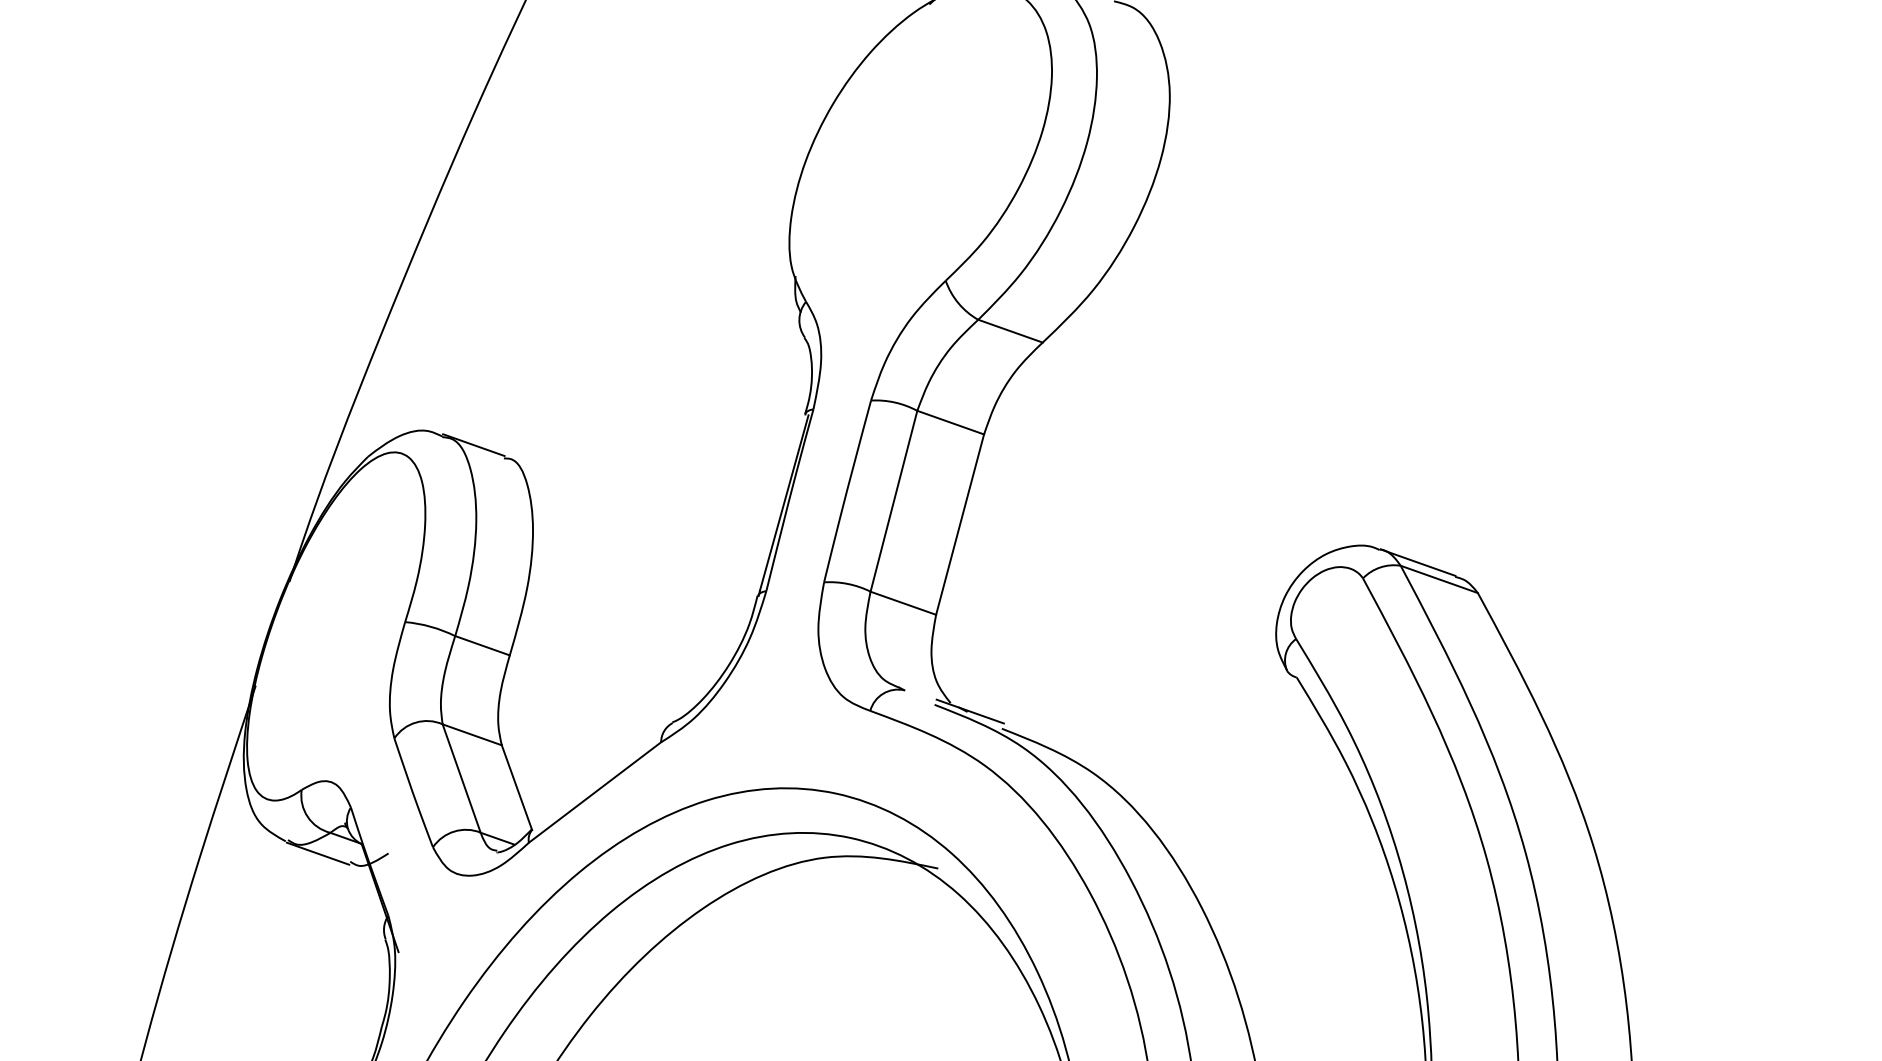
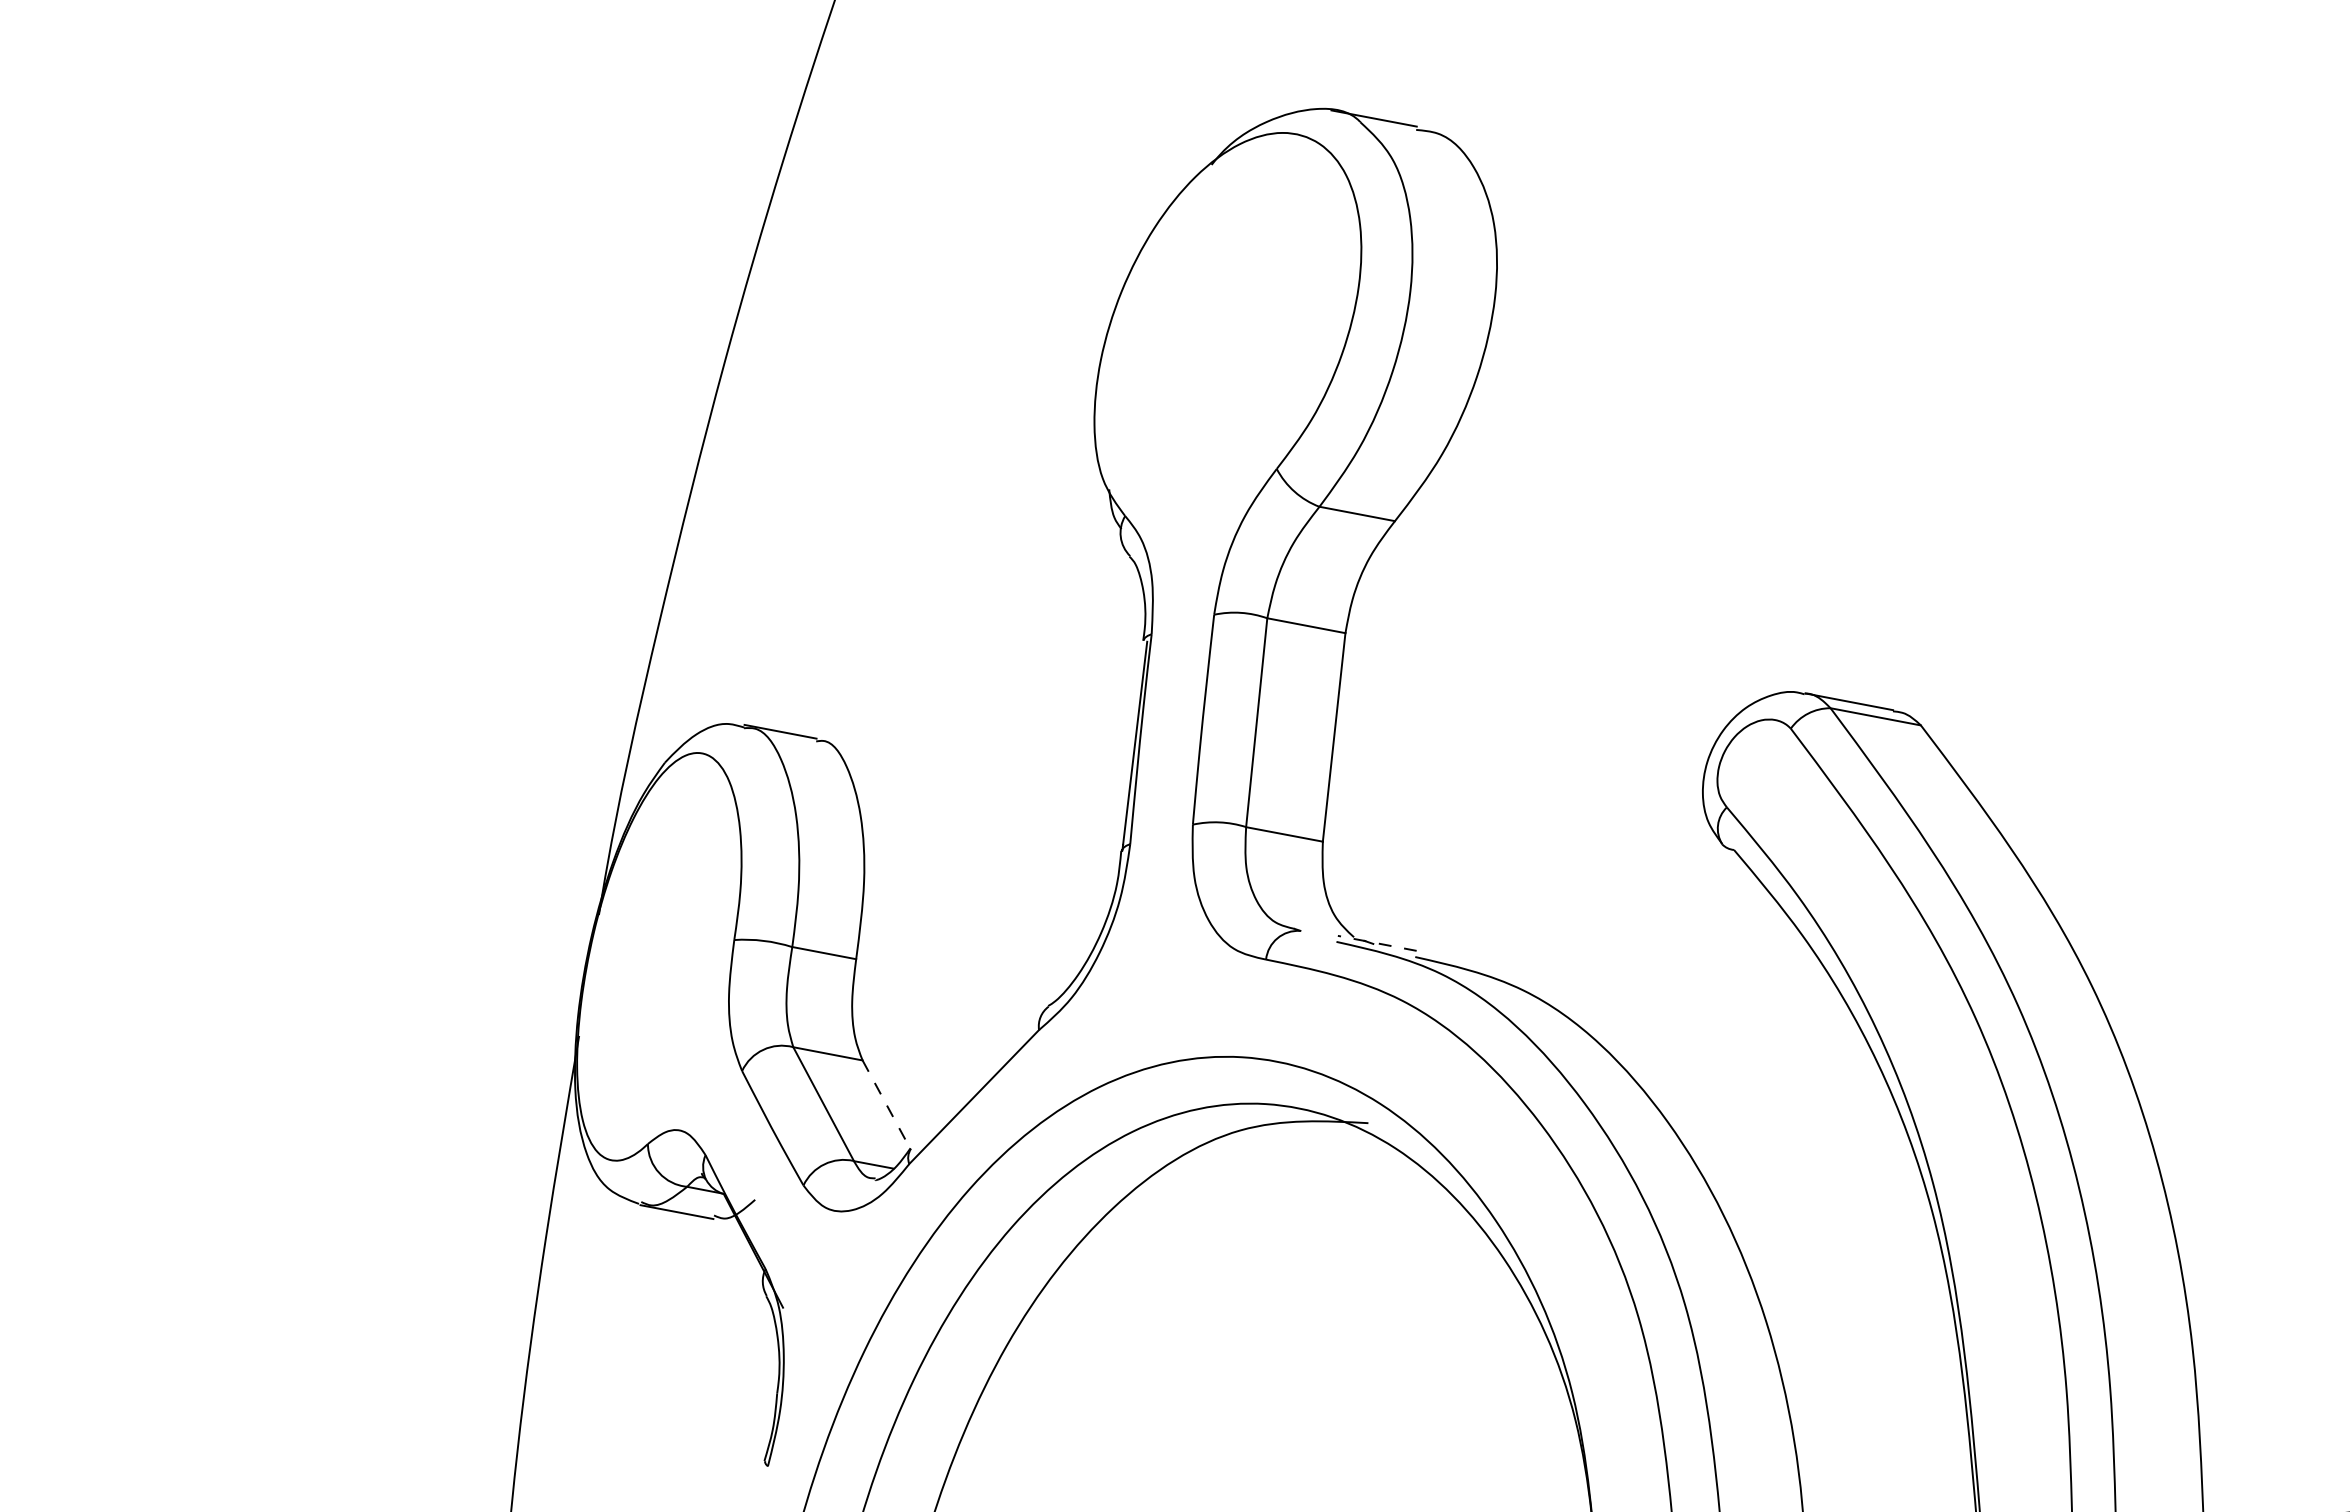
line: (969, 711) -> (1376, 943), solid -> dashed
line: (516, 787) -> (886, 1104), solid -> dashed

